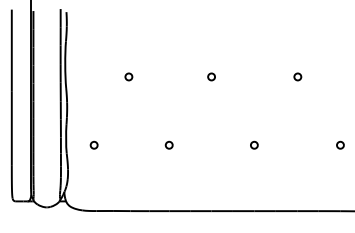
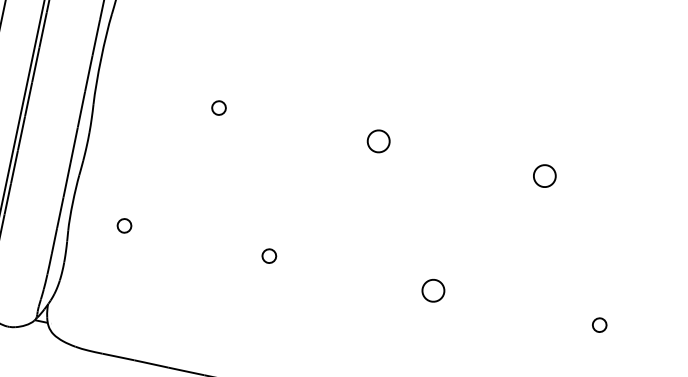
circle: (211, 76) -> (378, 140), size x1.6
circle: (297, 76) -> (544, 175), size x1.6
circle: (254, 144) -> (434, 289), size x1.6

